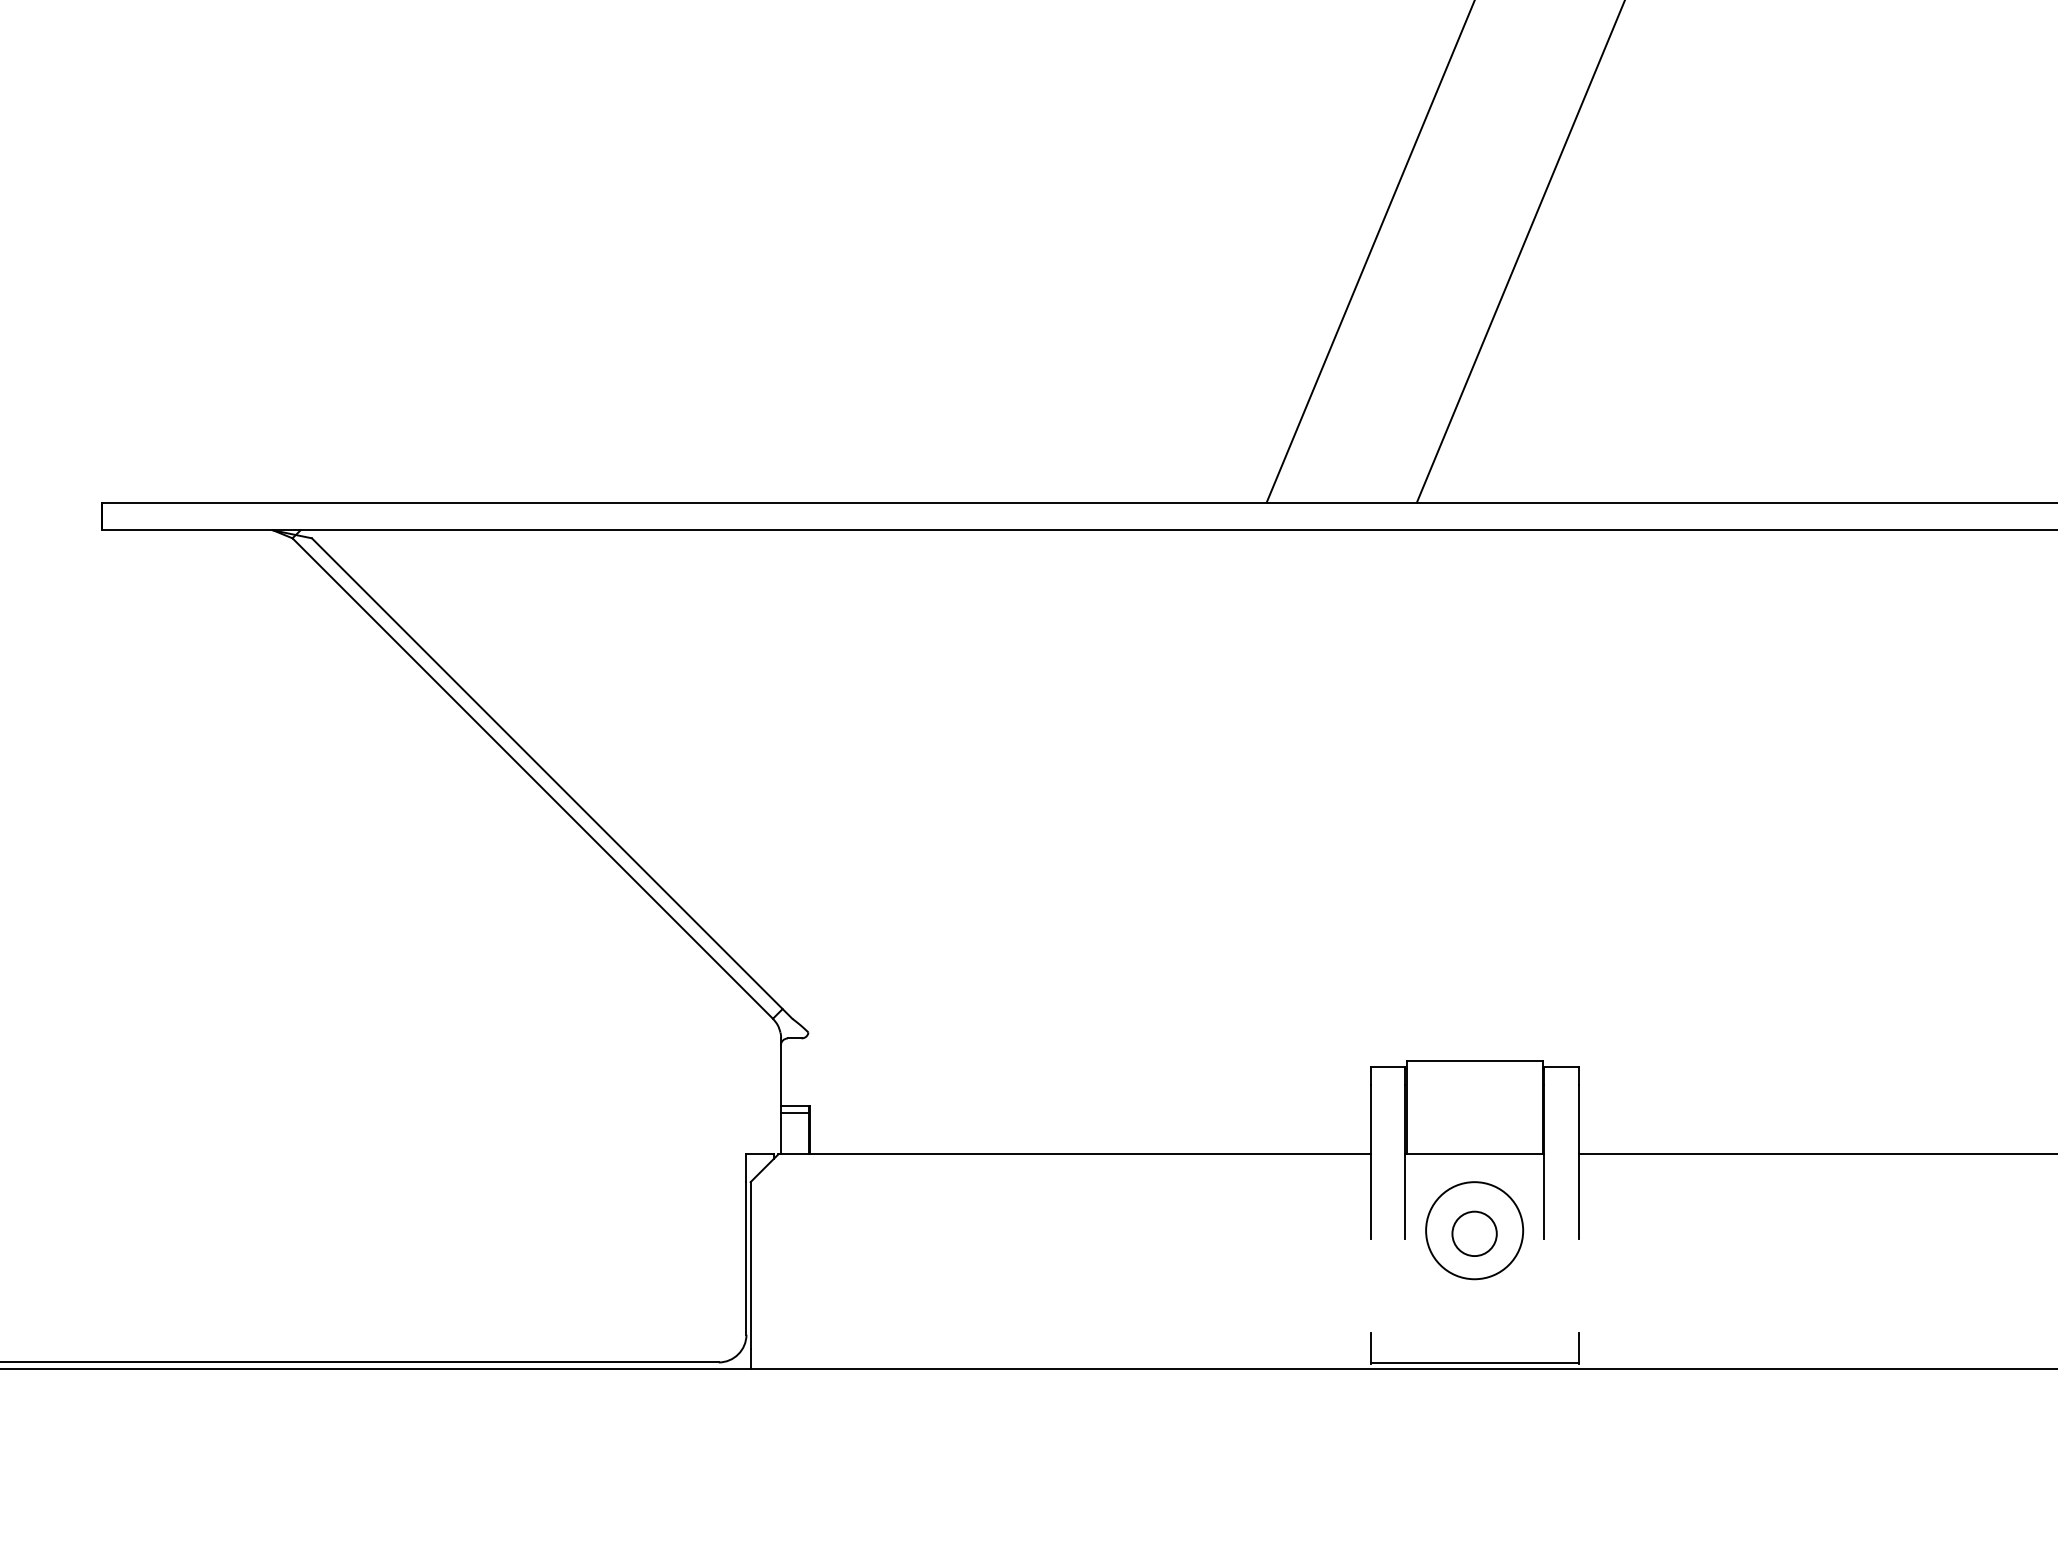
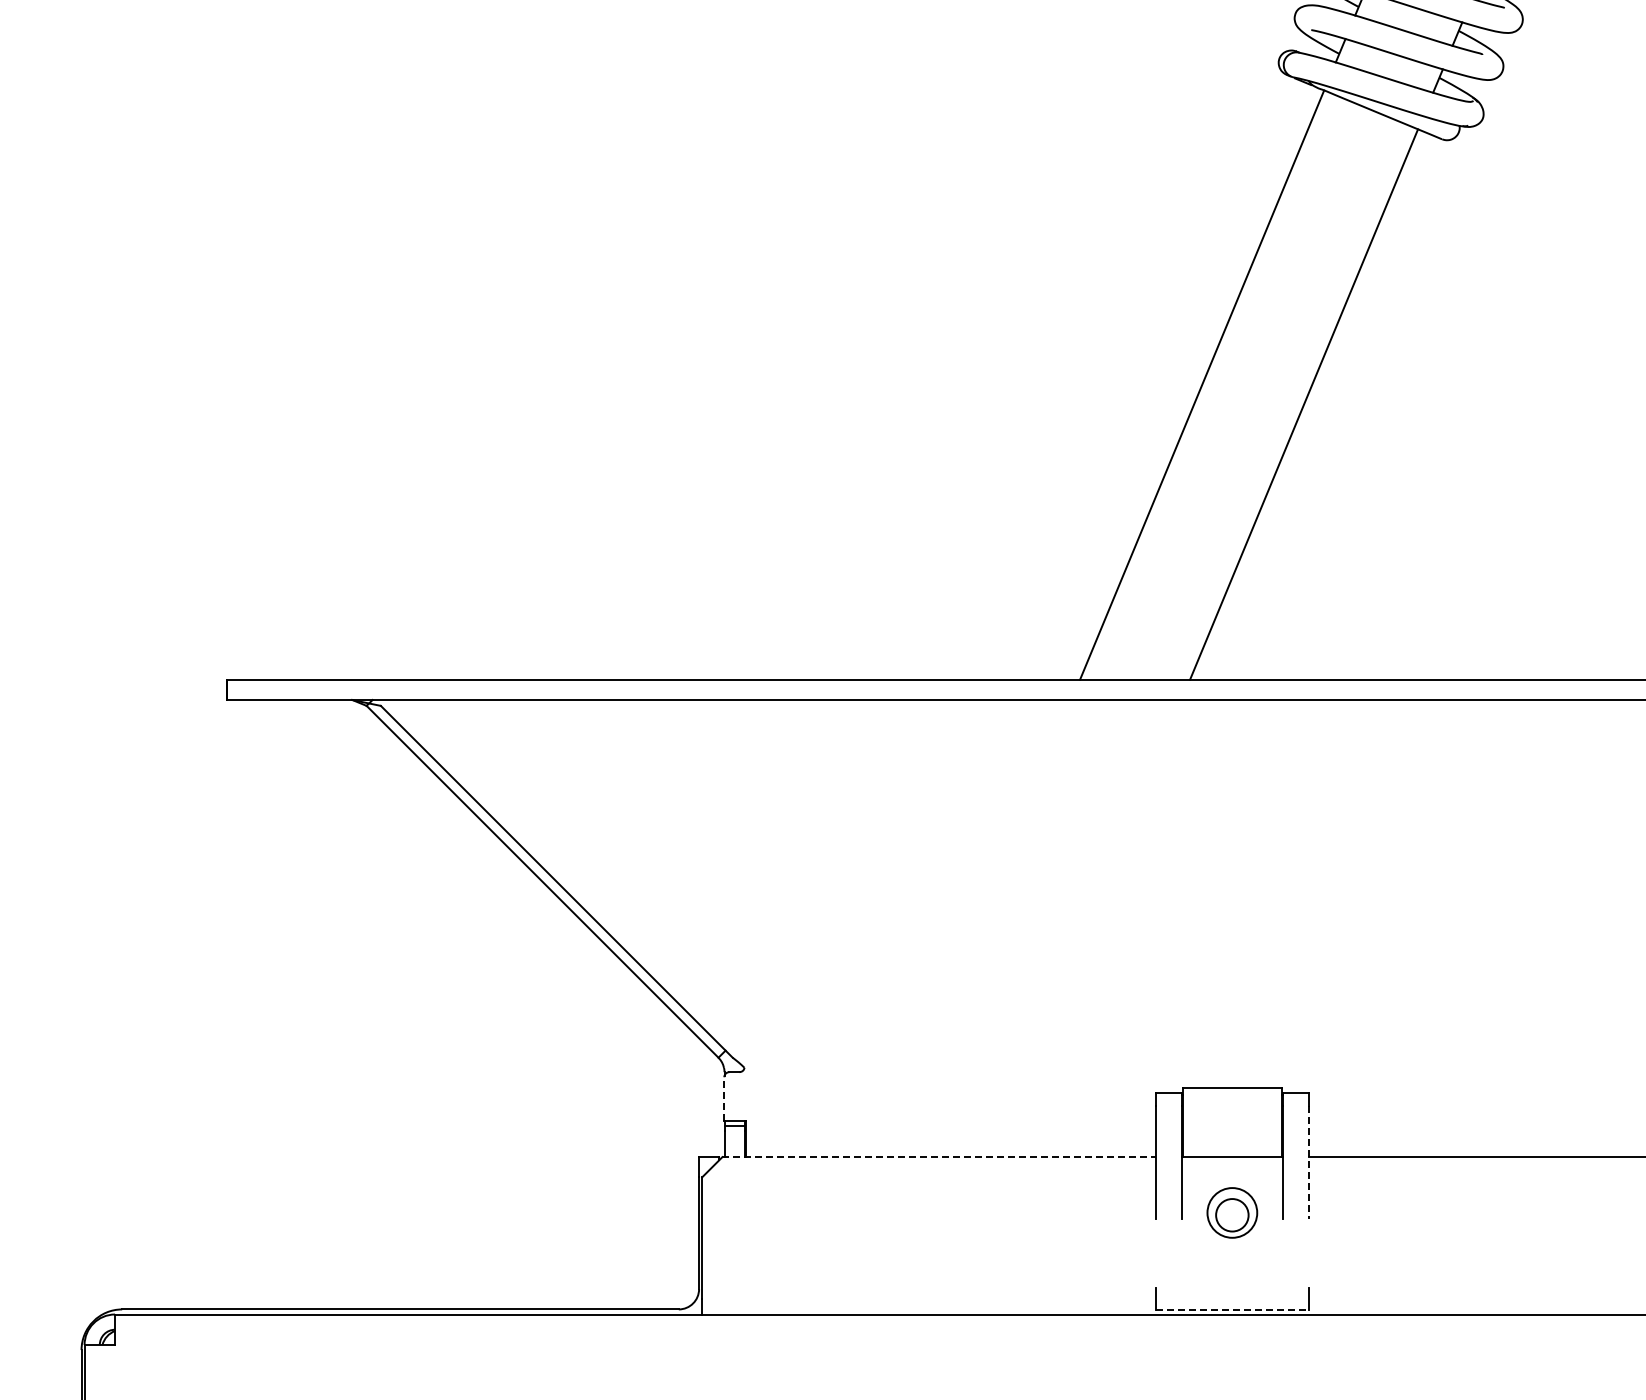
line: (781, 1074) -> (724, 1098), solid -> dashed
line: (1074, 1154) -> (939, 1157), solid -> dashed
line: (1578, 1163) -> (1308, 1163), solid -> dashed
circle: (1473, 1230) -> (1231, 1212), size x0.7
line: (1474, 1363) -> (1232, 1310), solid -> dashed

